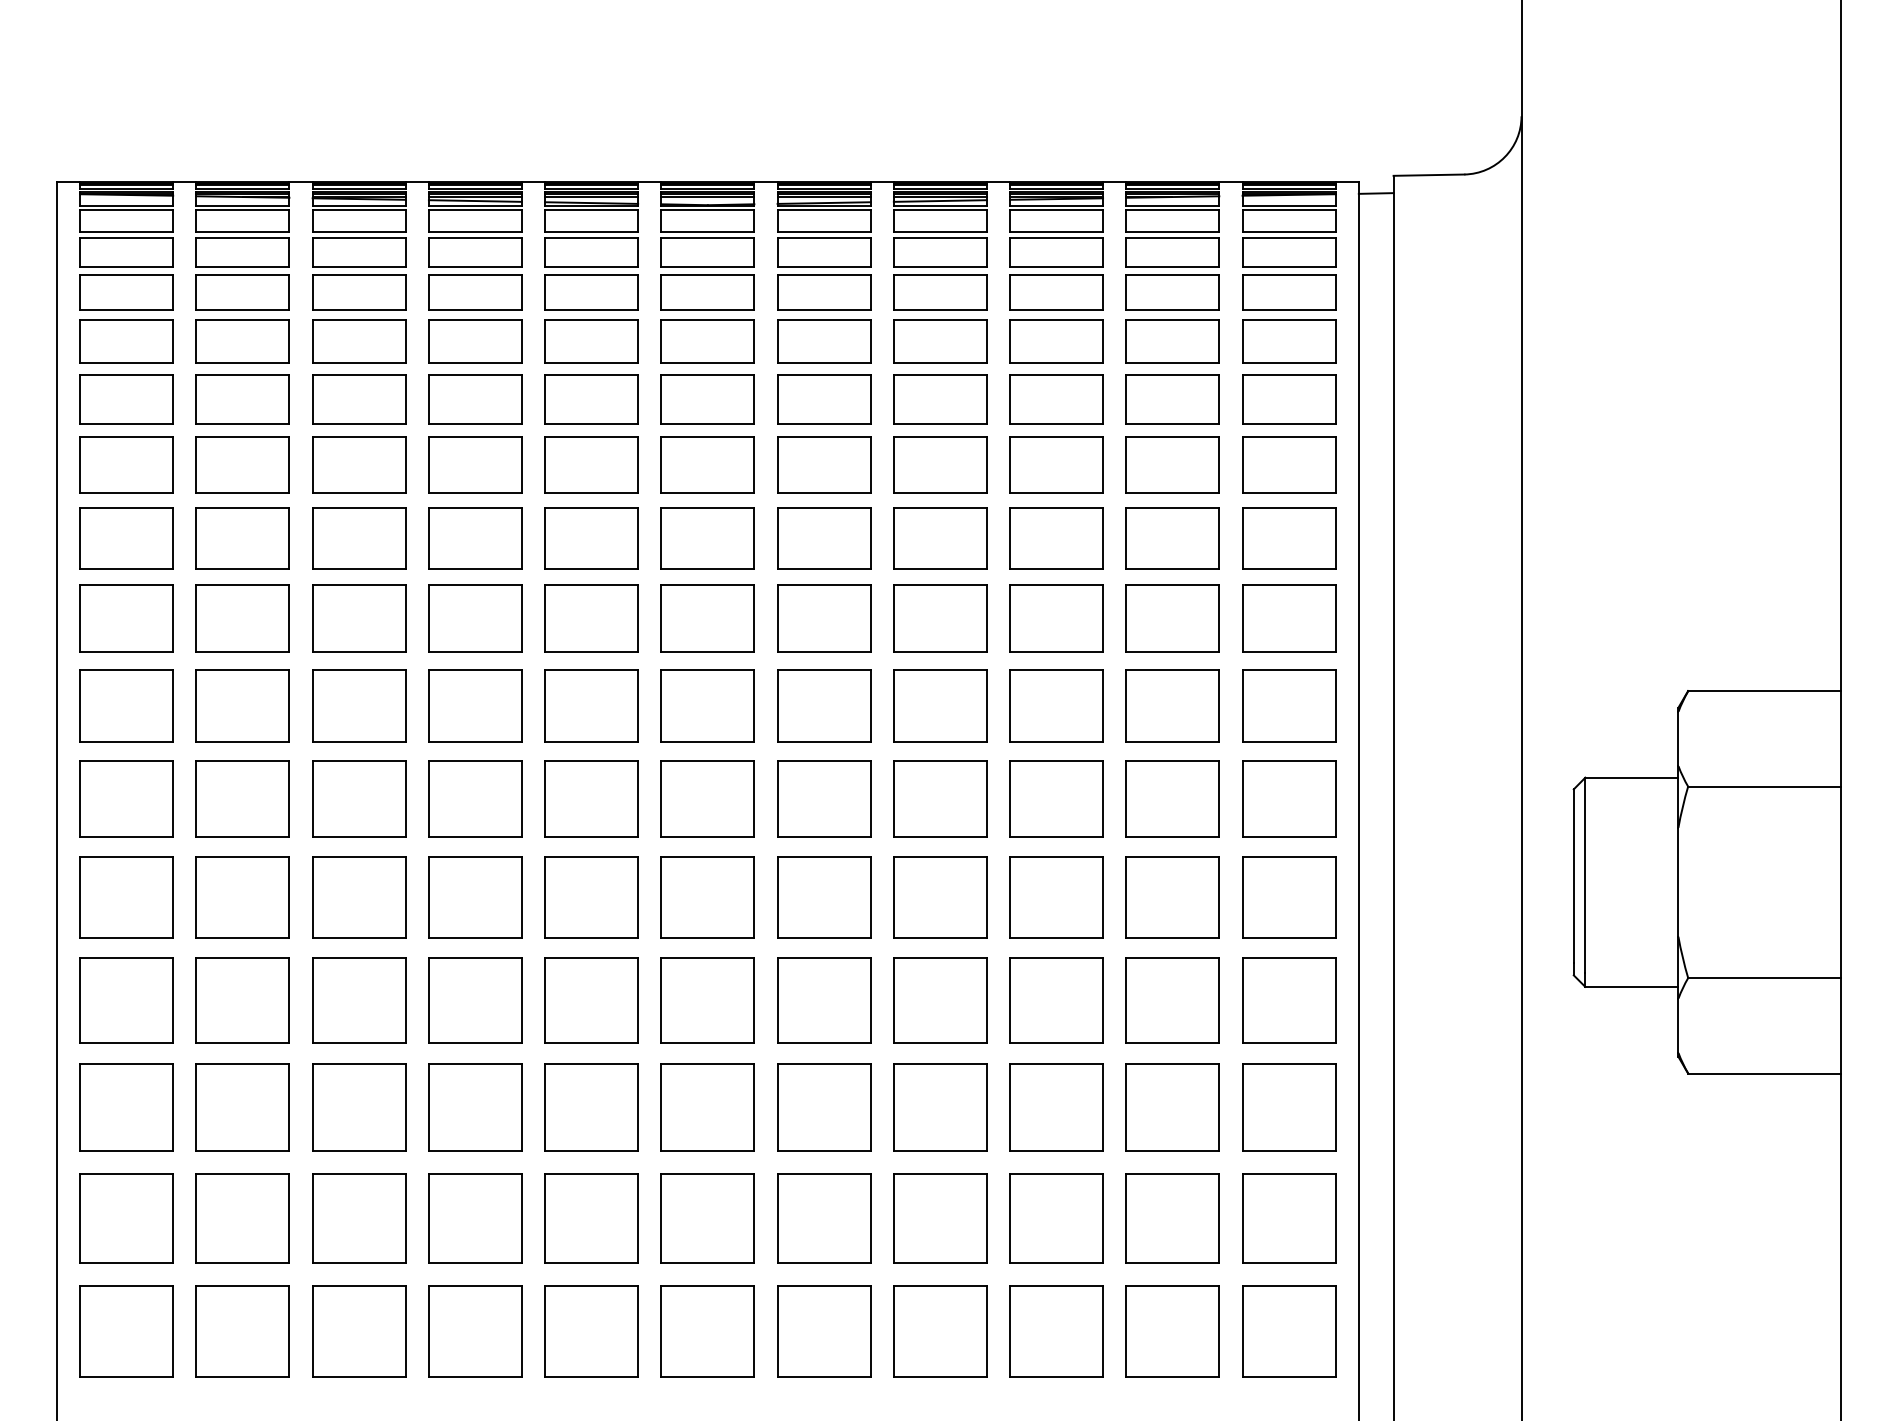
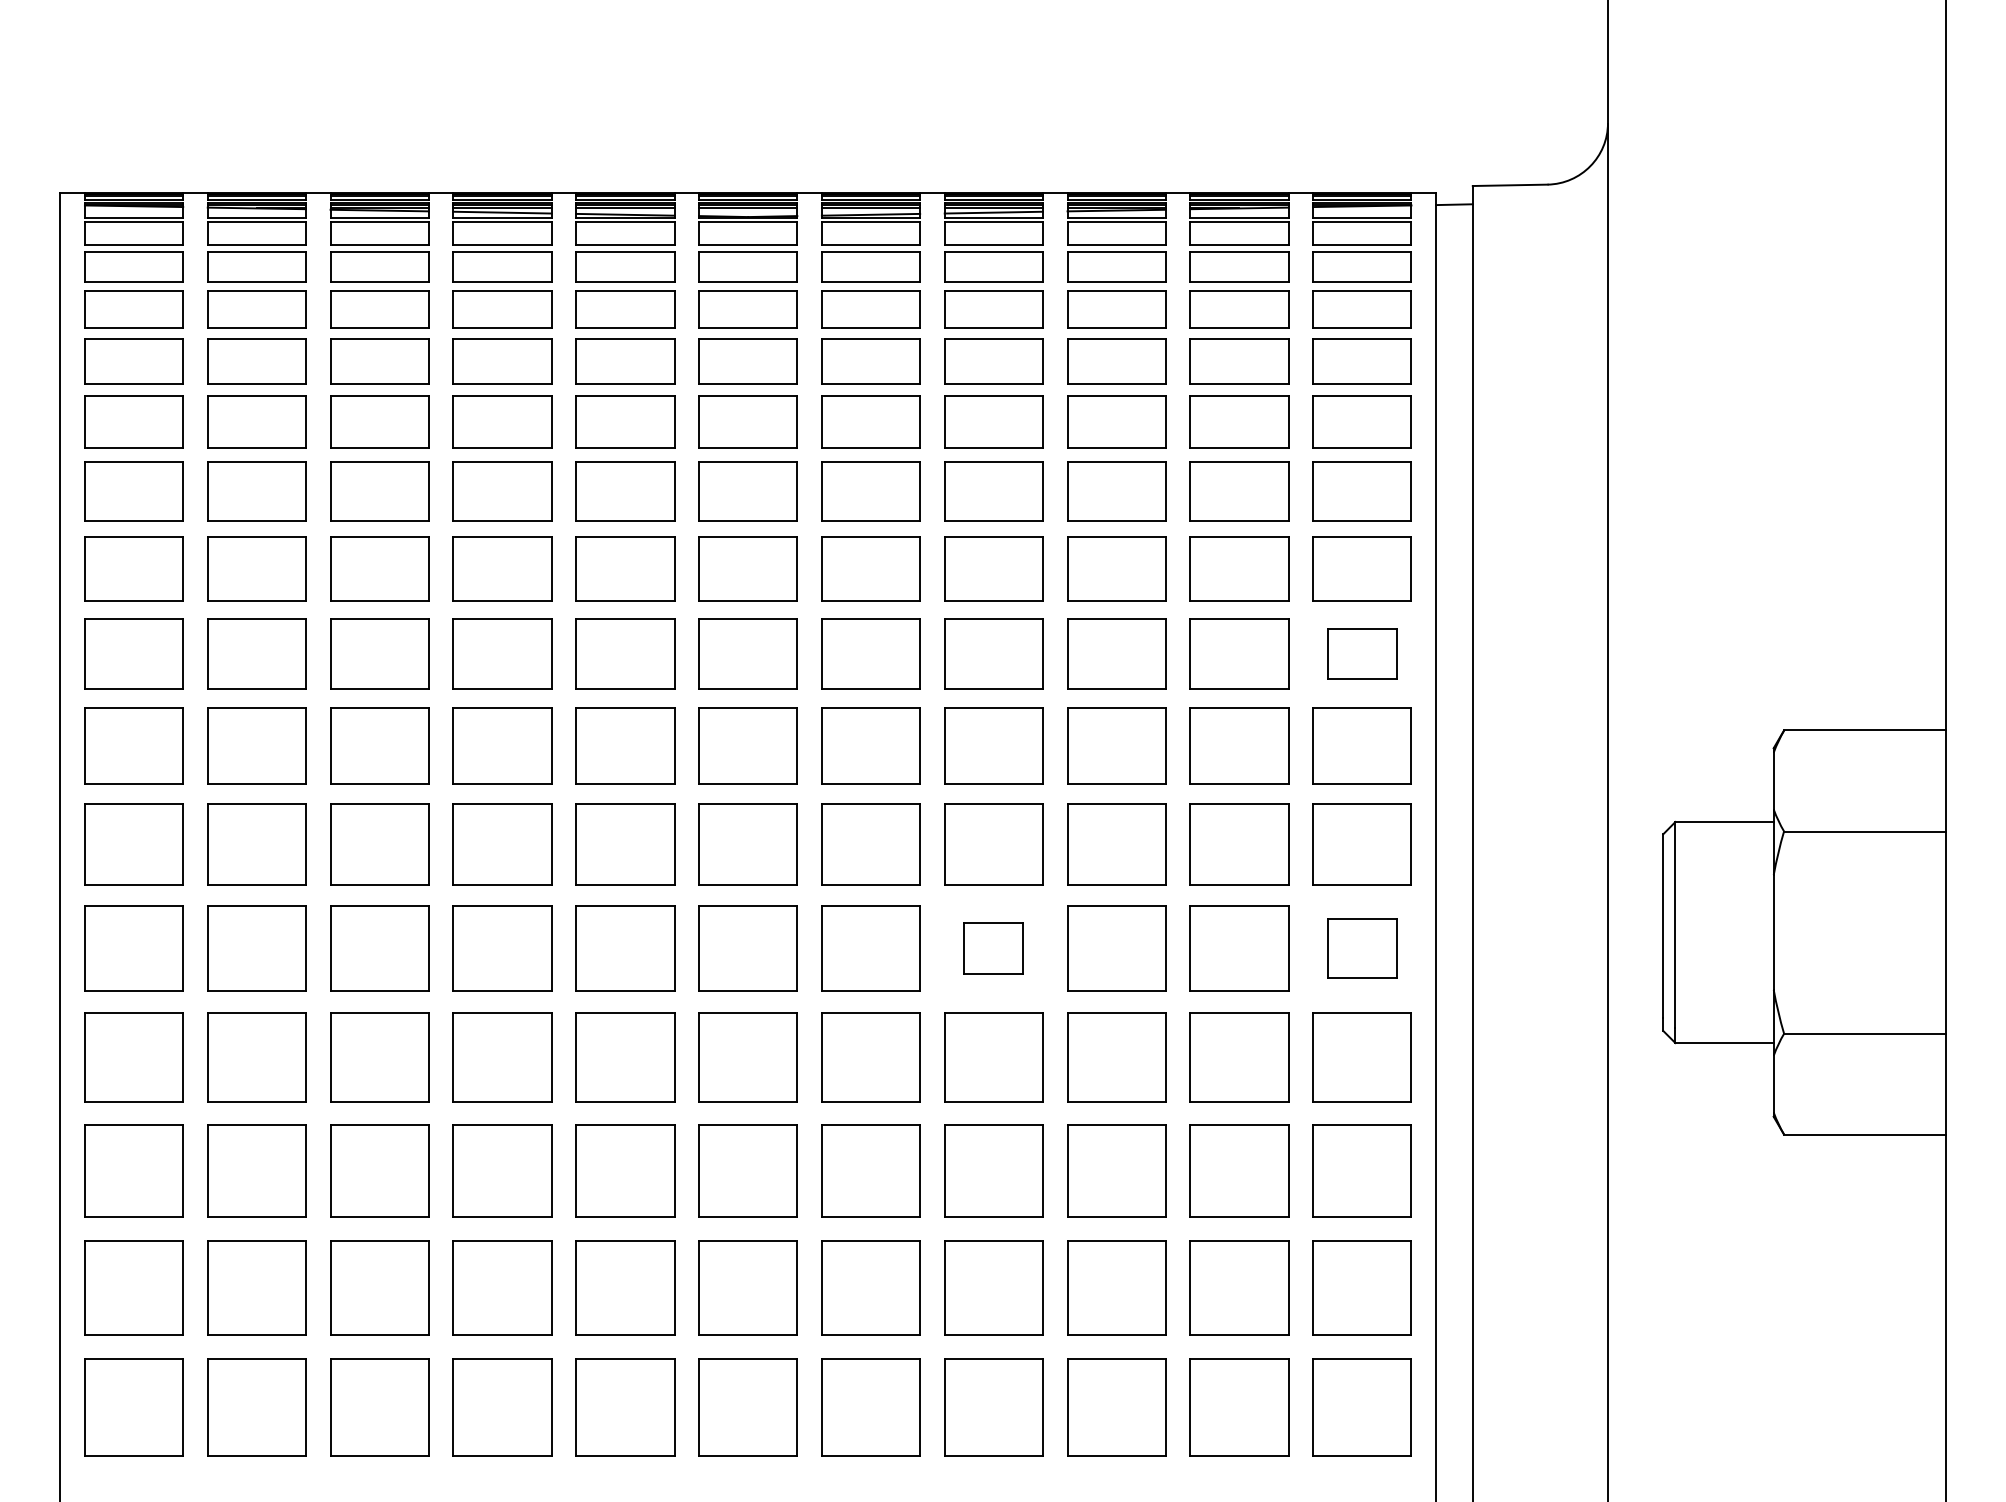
part: (1289, 618) -> (1362, 653), size x0.7
part: (940, 897) -> (994, 948), size x0.6
part: (1289, 897) -> (1362, 948), size x0.7

